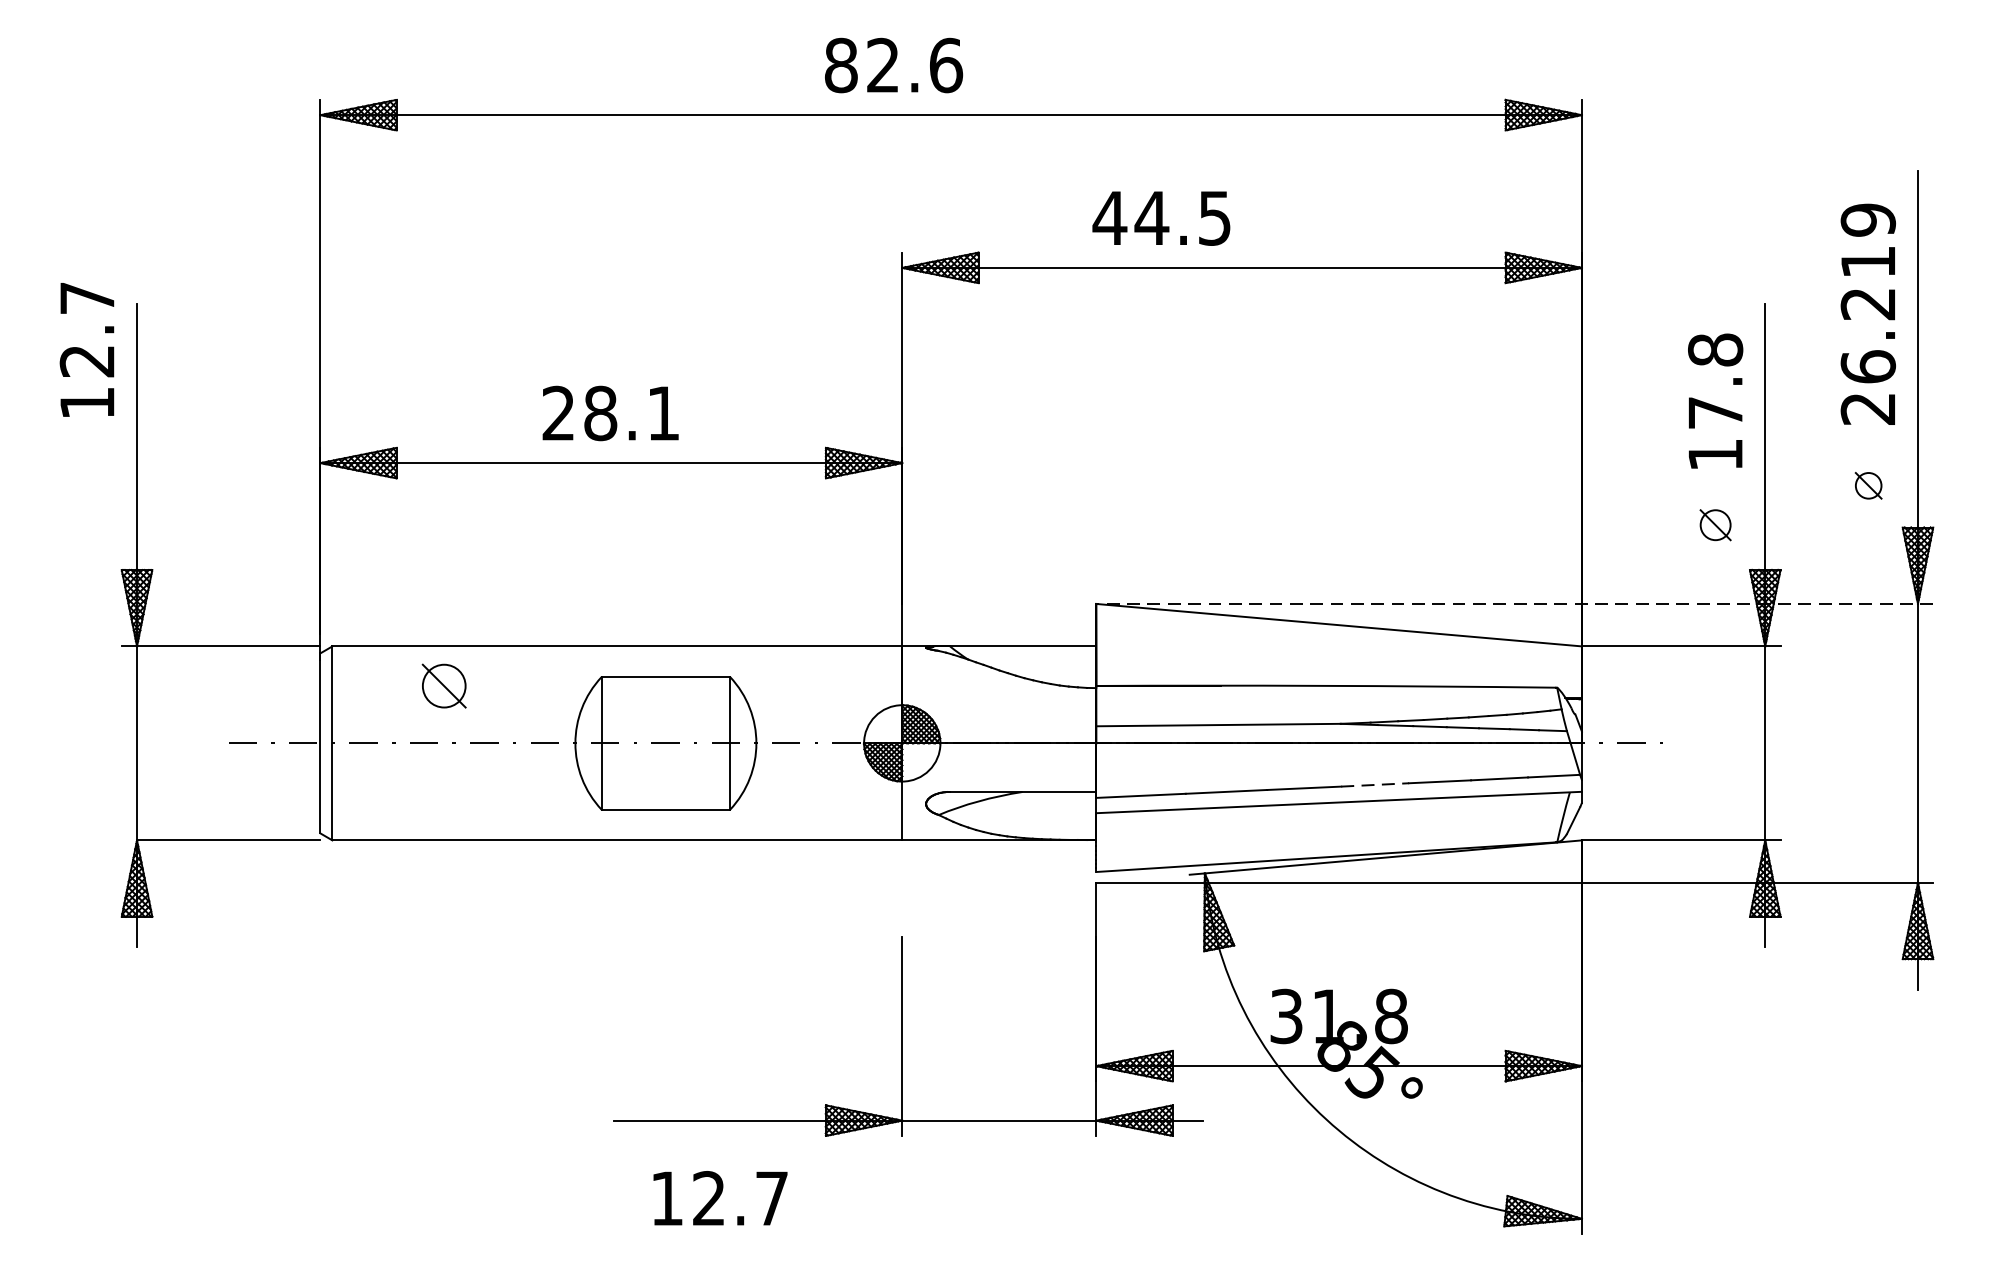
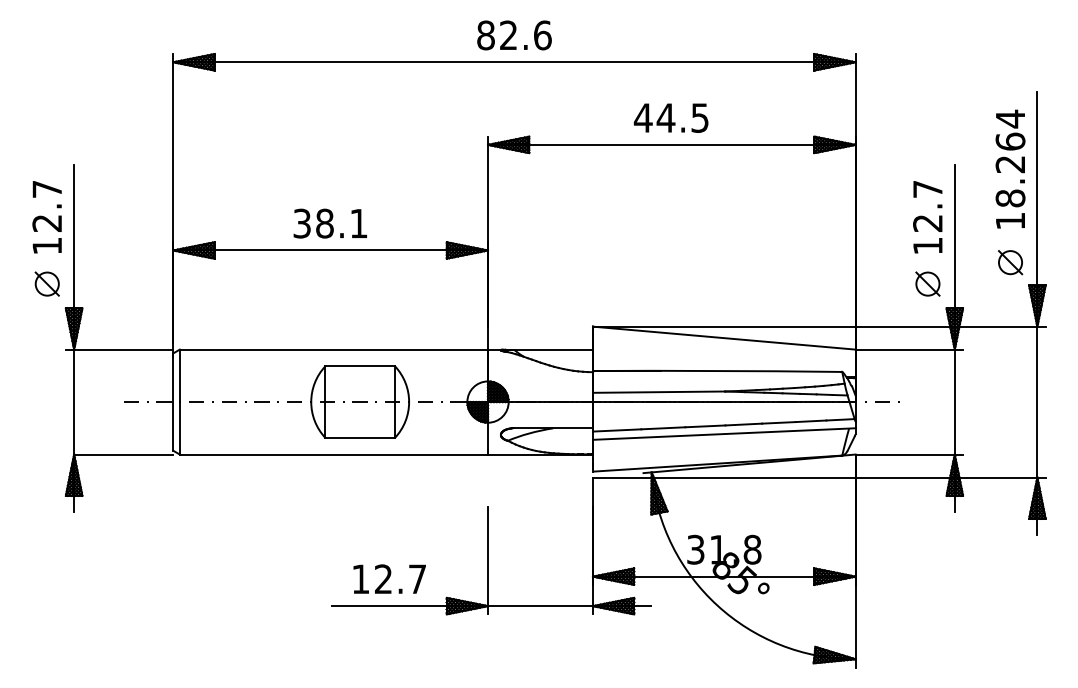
text: (893, 65) -> (514, 35), moved
text: (1161, 217) -> (671, 117), moved
text: (1868, 313) -> (1010, 169), 26.219 -> 18.264
text: (85, 350) -> (46, 217), moved
text: (1714, 379) -> (927, 205), 17.8 -> 12.7
text: (557, 413) -> (301, 223), 28.1 -> 38.1
part: (1868, 485) -> (1010, 262), size x1.67
part: (1714, 524) -> (927, 283), size x1.43
line: (1513, 603) -> (818, 326), dashed -> solid
part: (442, 684) -> (46, 283), moved
line: (1376, 784) -> (744, 424), dashed -> solid
text: (720, 1197) -> (389, 578), moved

